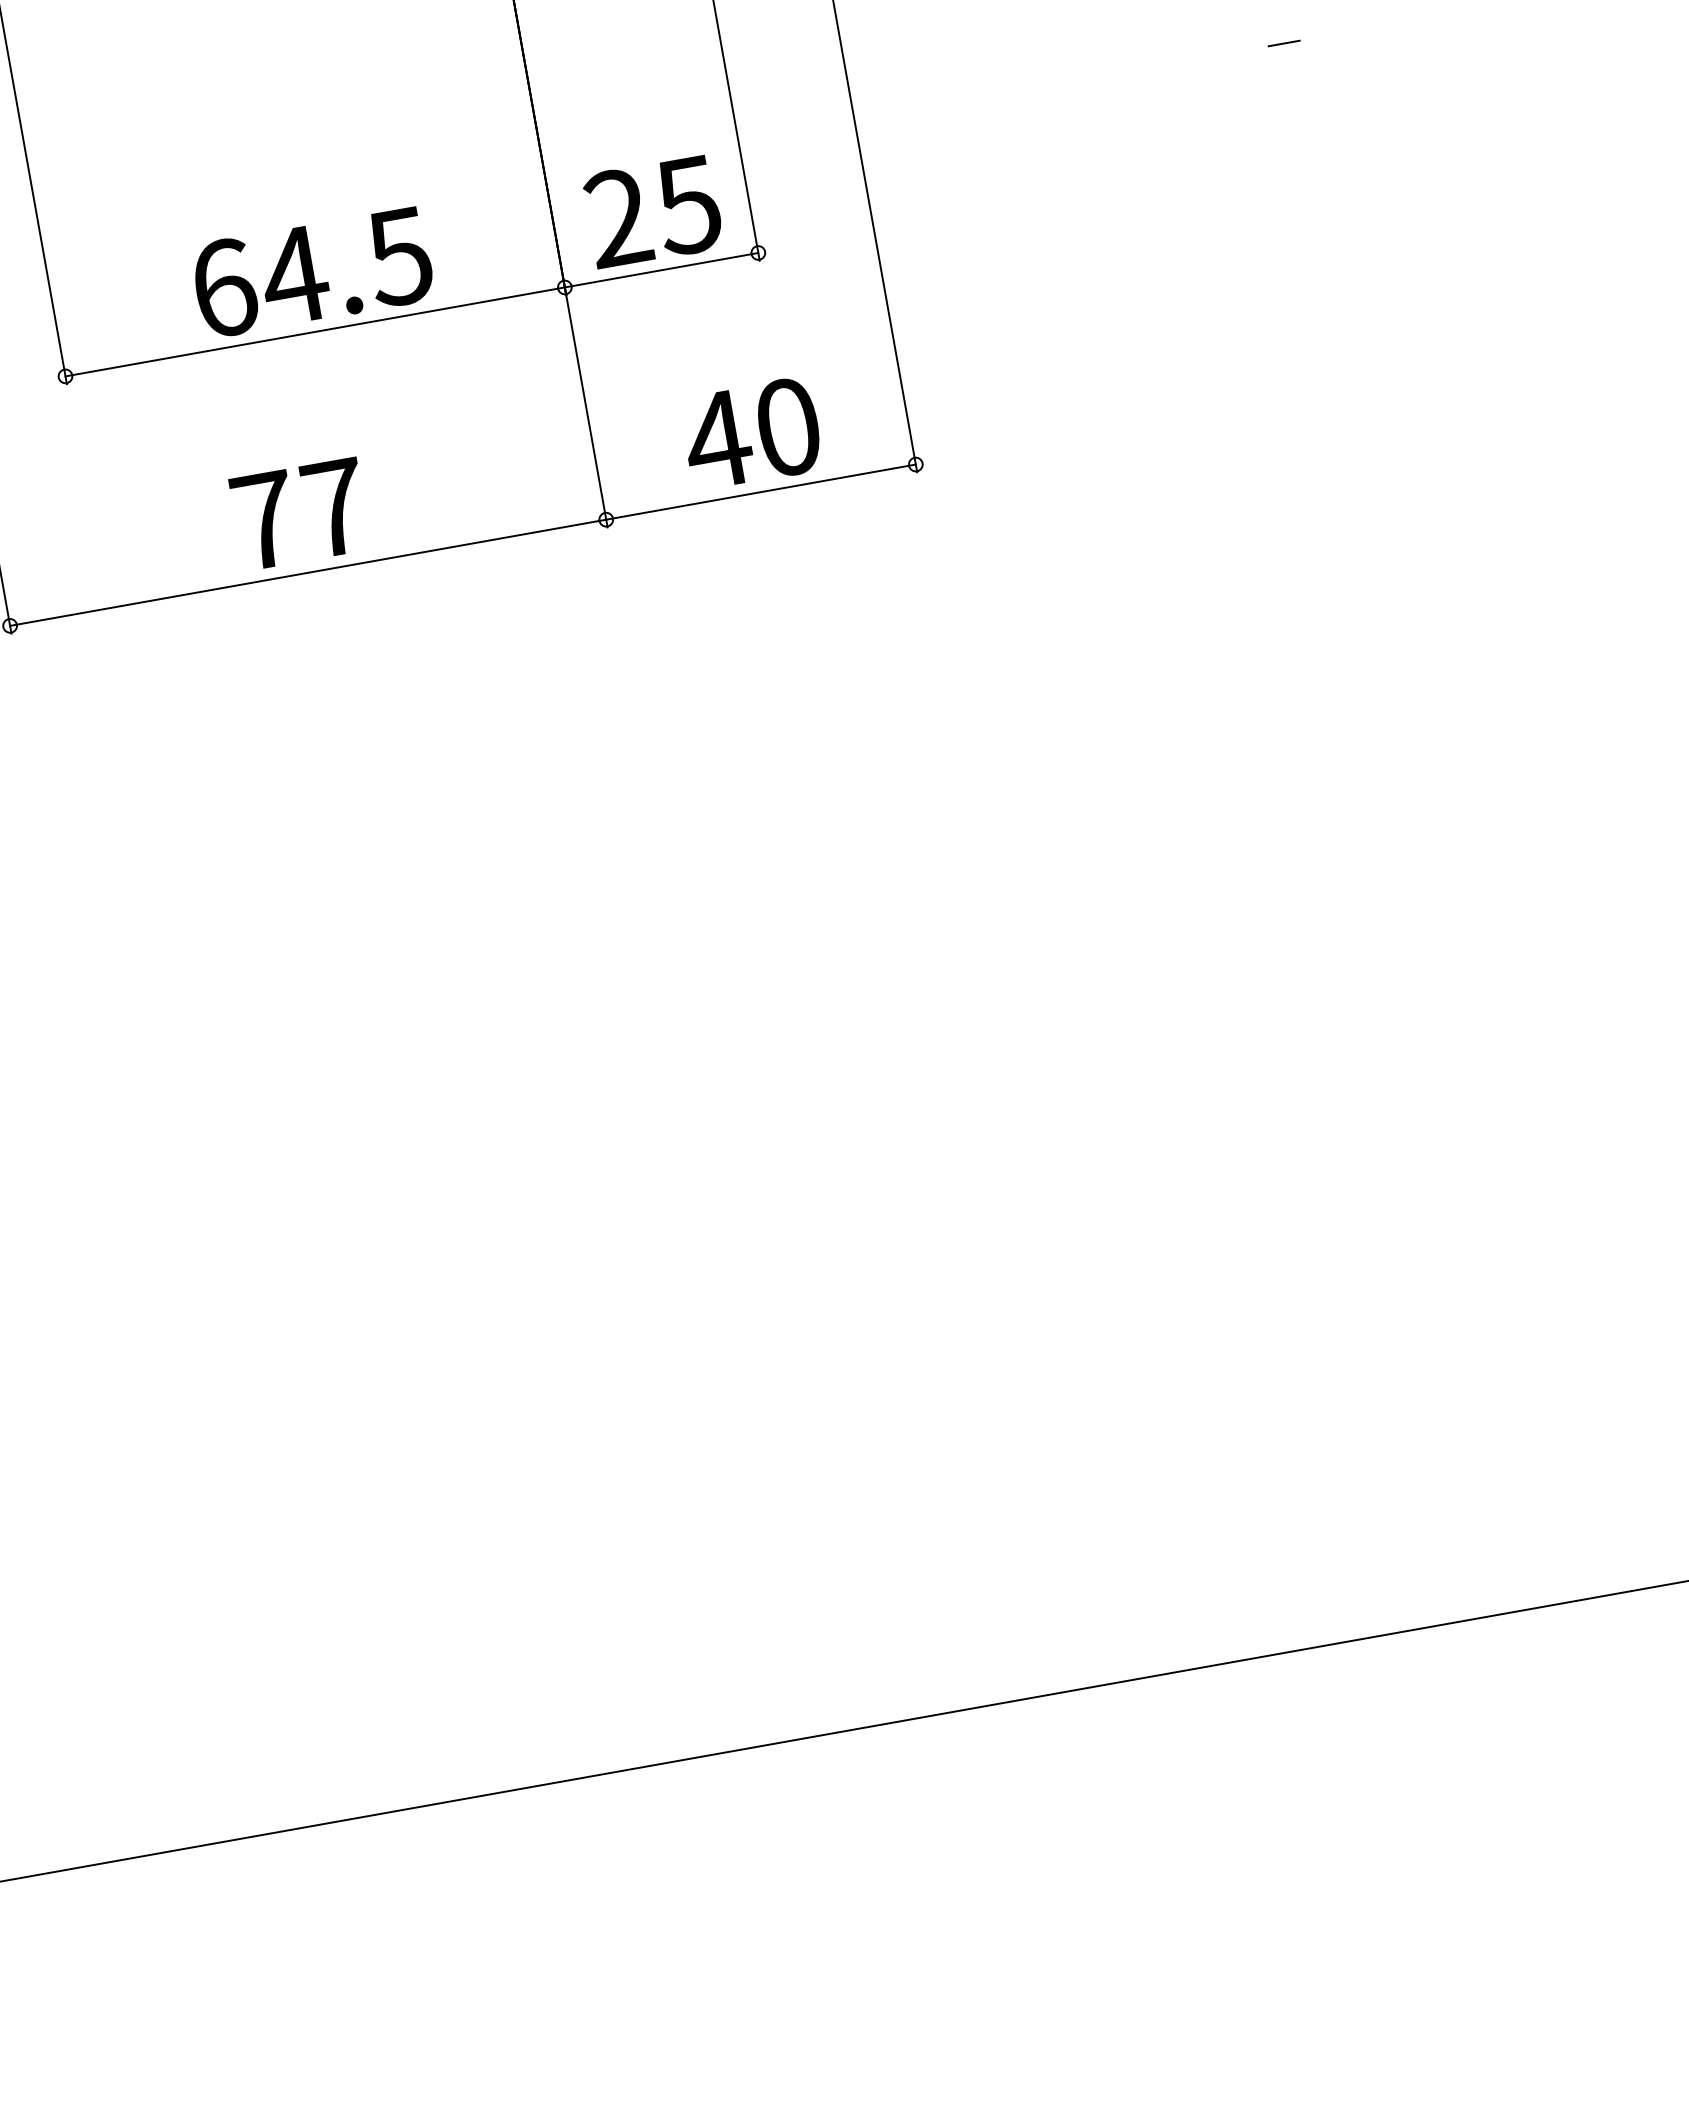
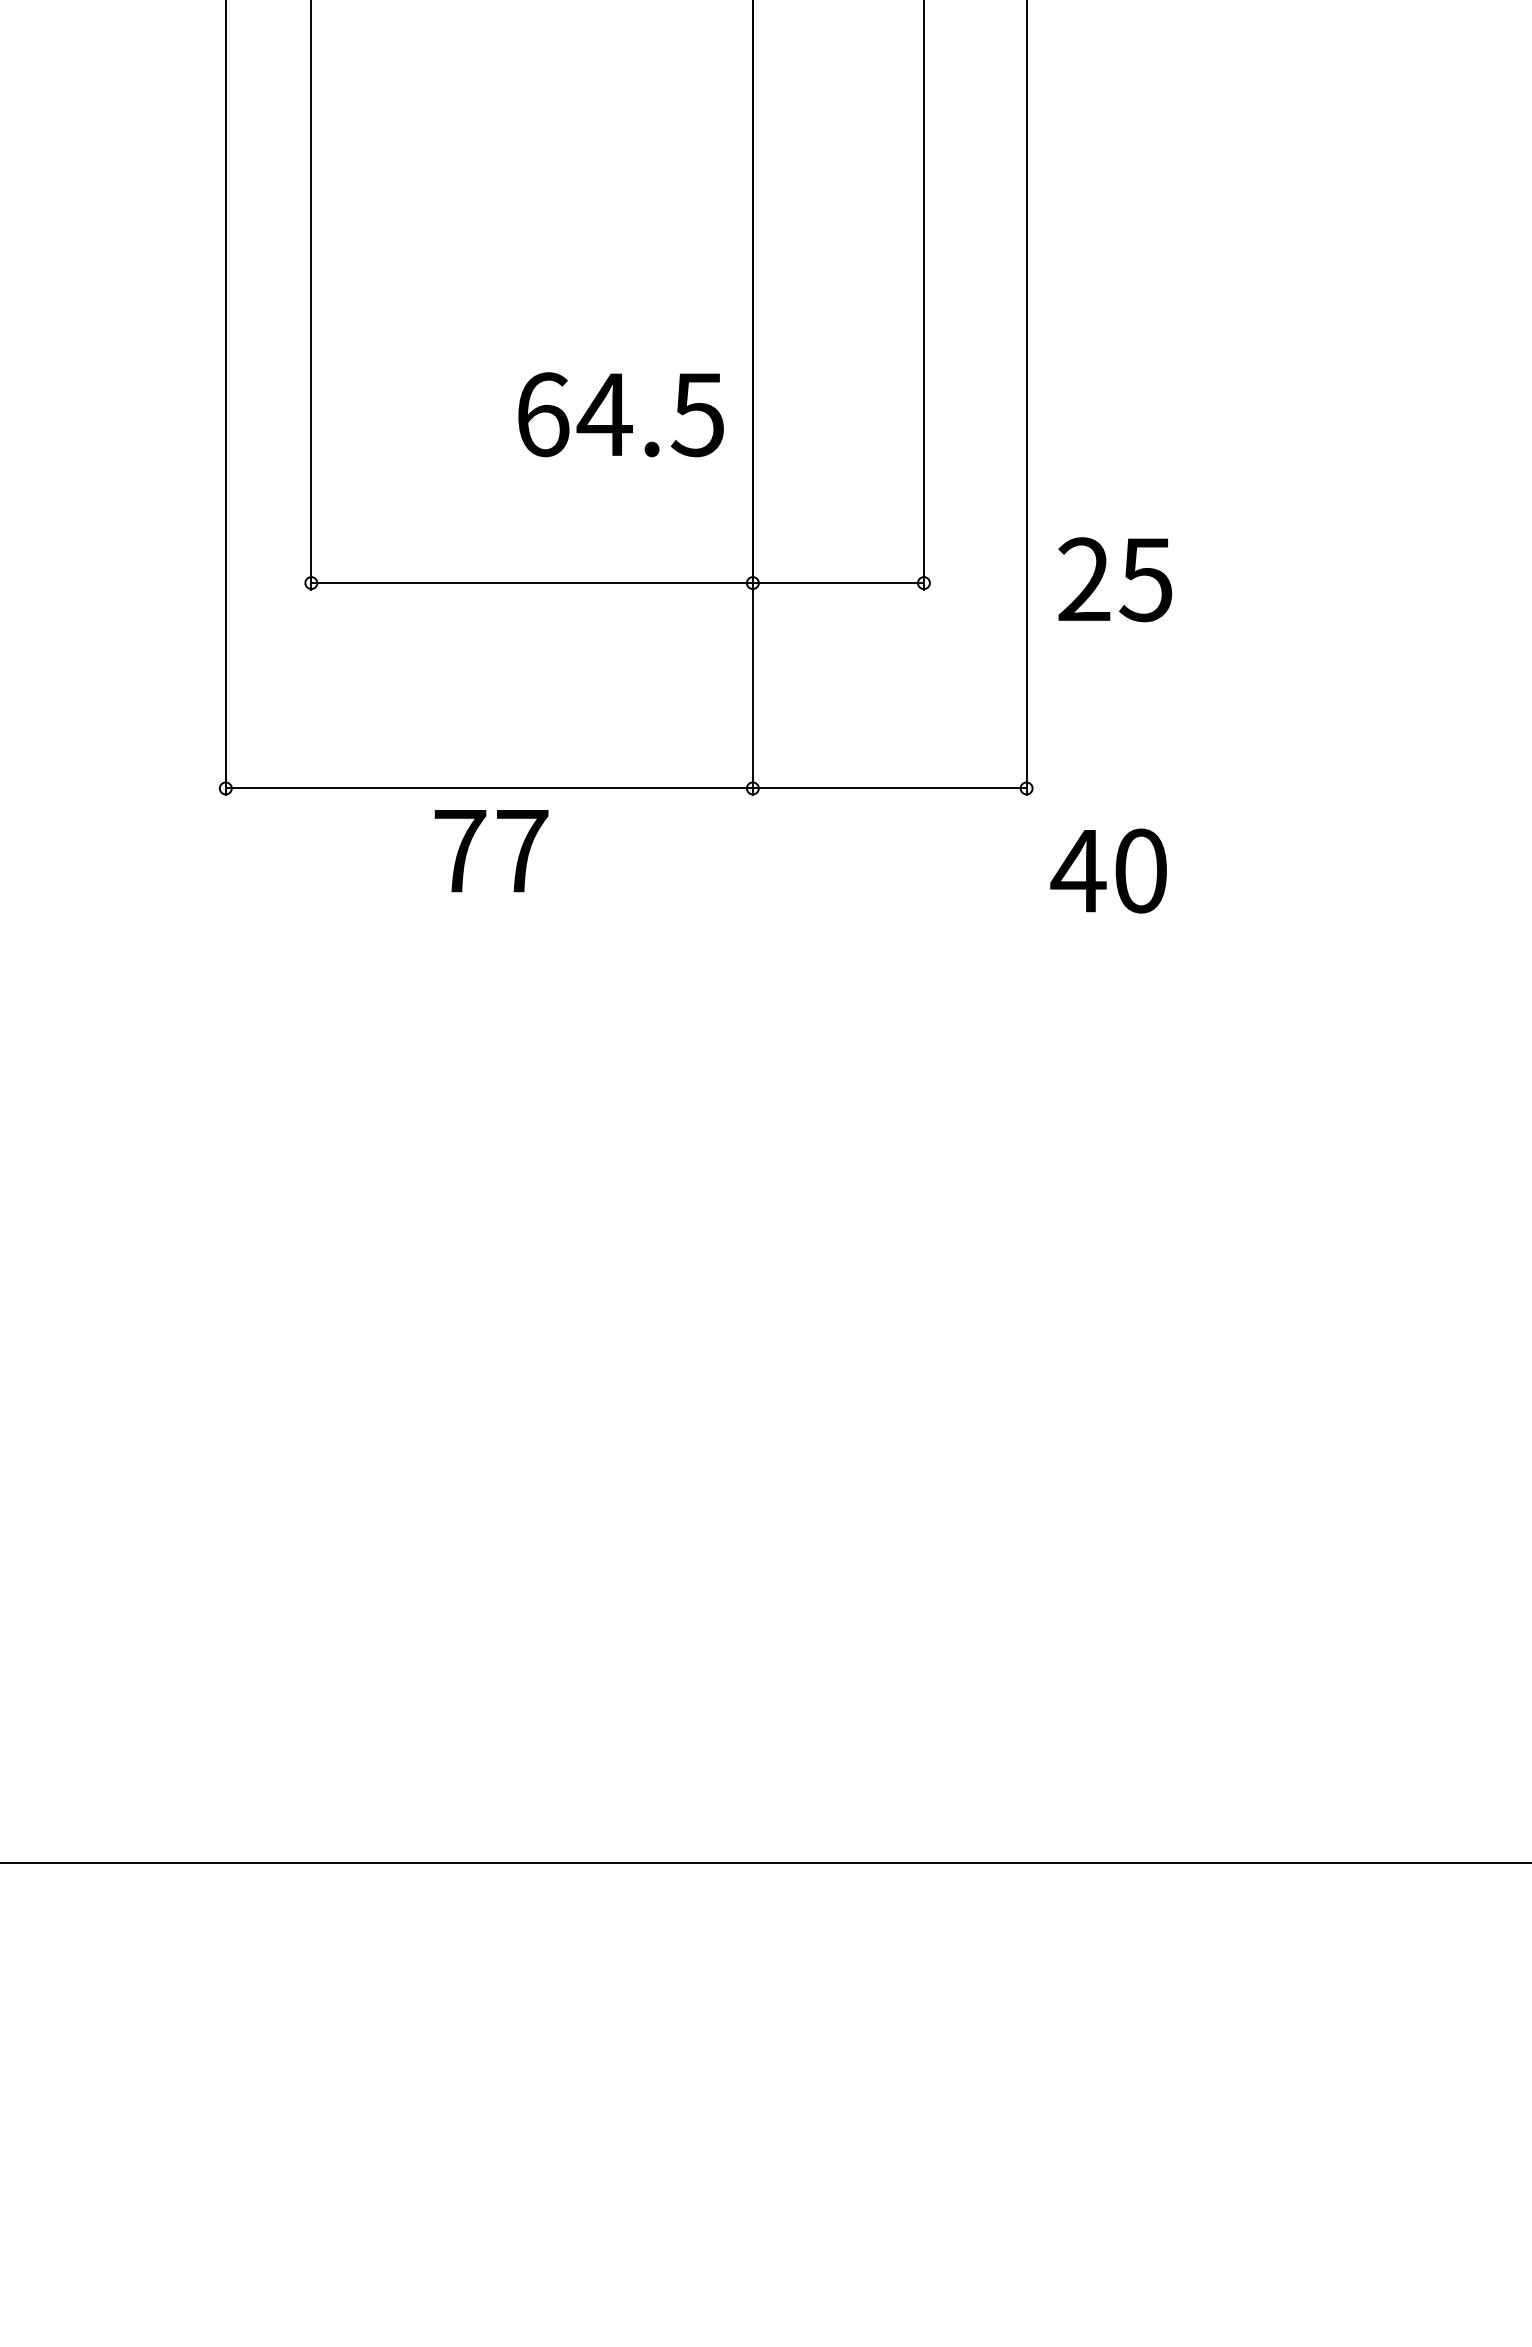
line: (1284, 43) -> (1406, 483), removed
text: (652, 211) -> (1114, 579), moved
text: (312, 272) -> (620, 414), moved
text: (751, 433) -> (1108, 870), moved
text: (300, 514) -> (491, 851), moved

